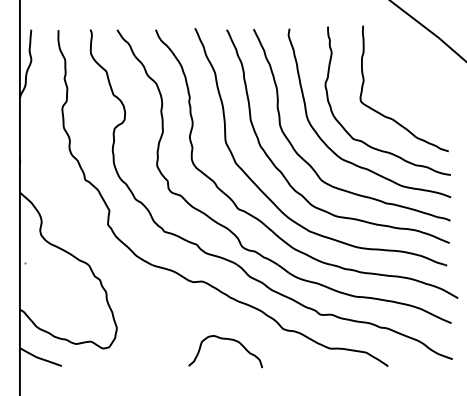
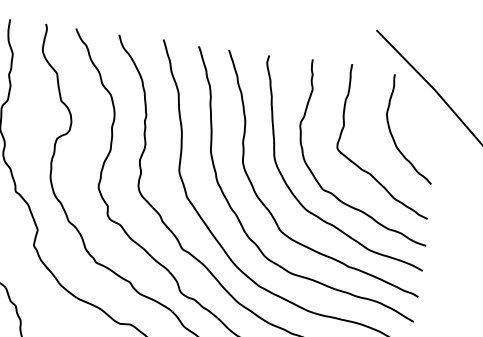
curve: (408, 83) -> (393, 136), added

